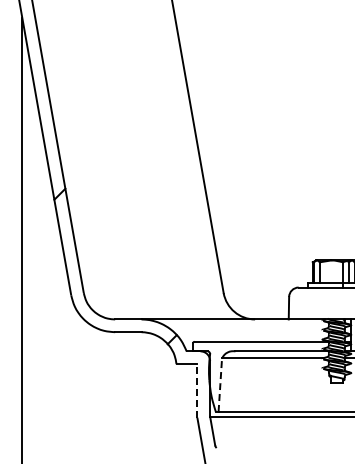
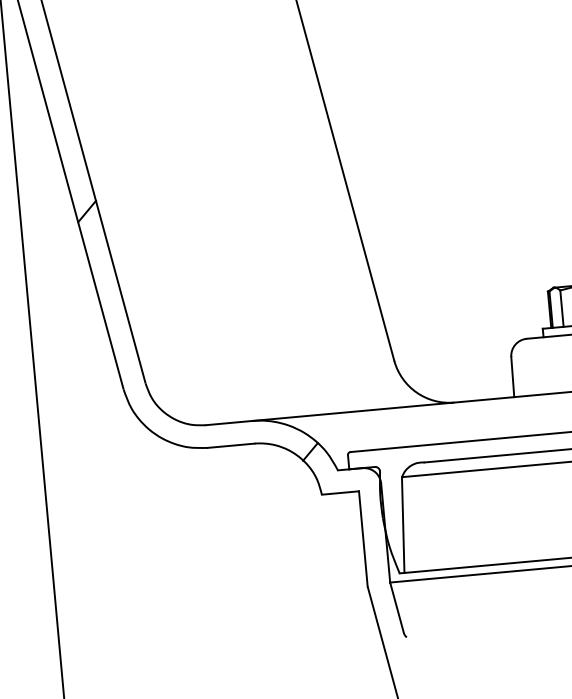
line: (220, 384) -> (403, 523), dashed -> solid
line: (197, 390) -> (363, 538), dashed -> solid

